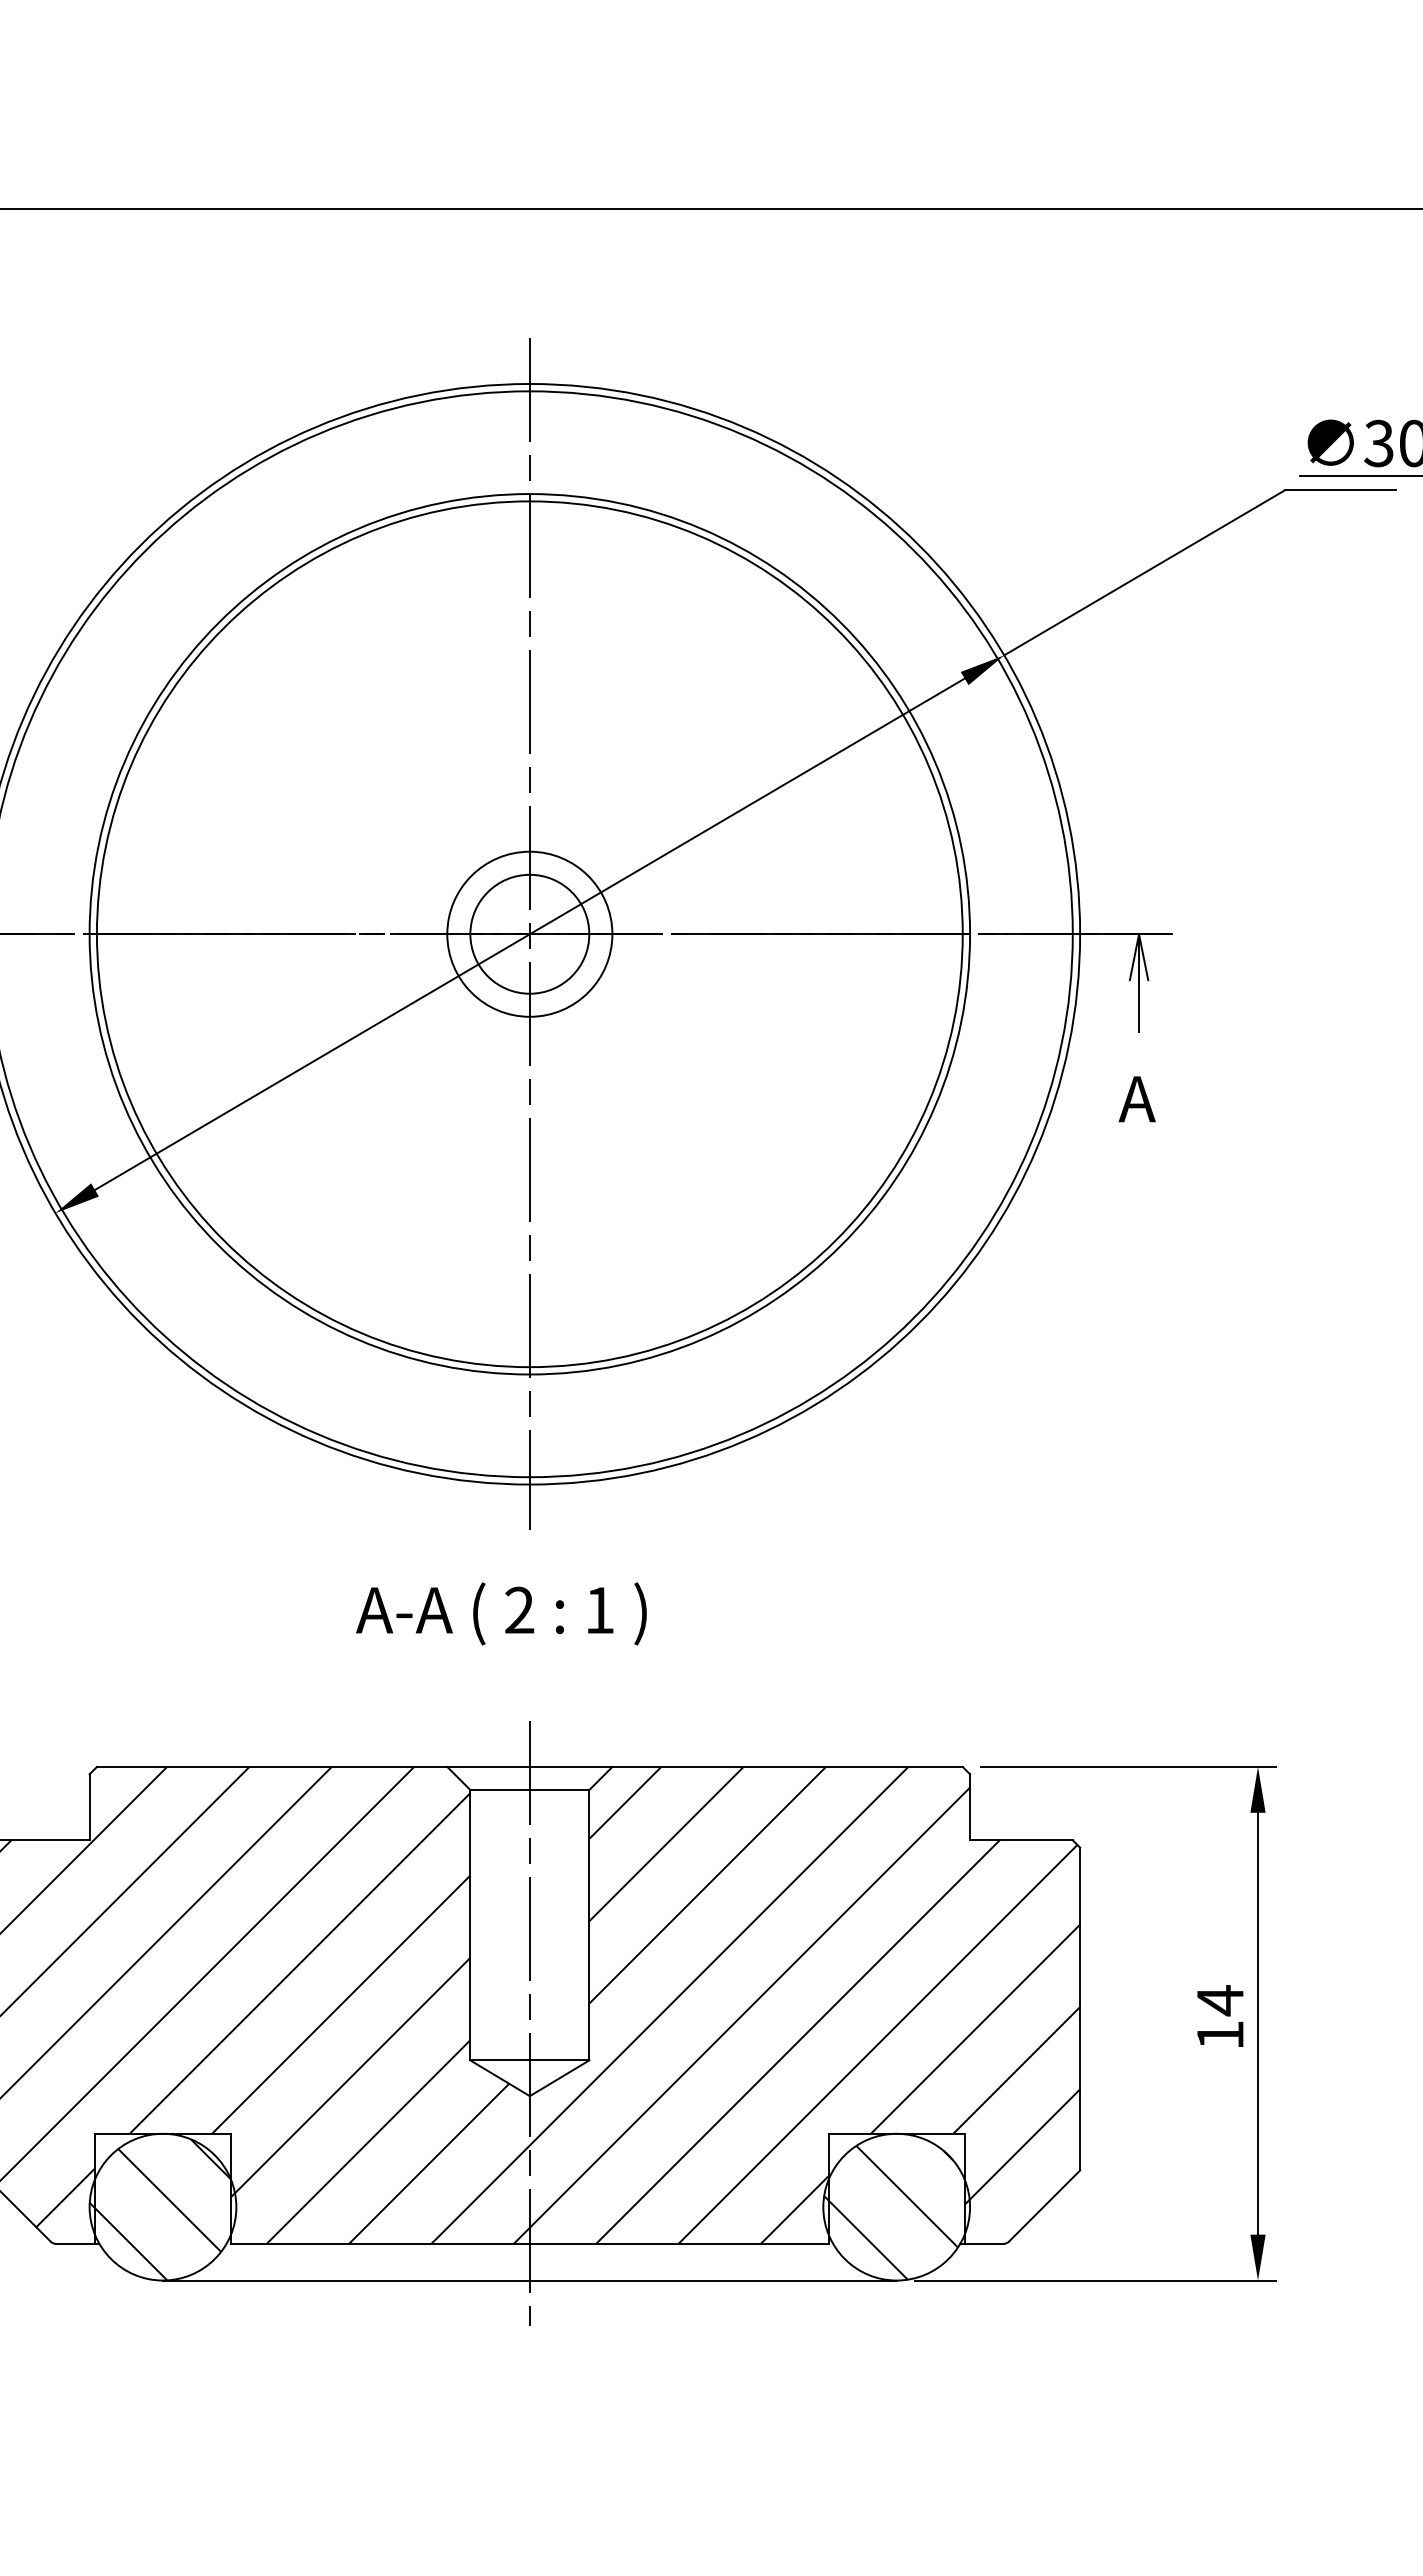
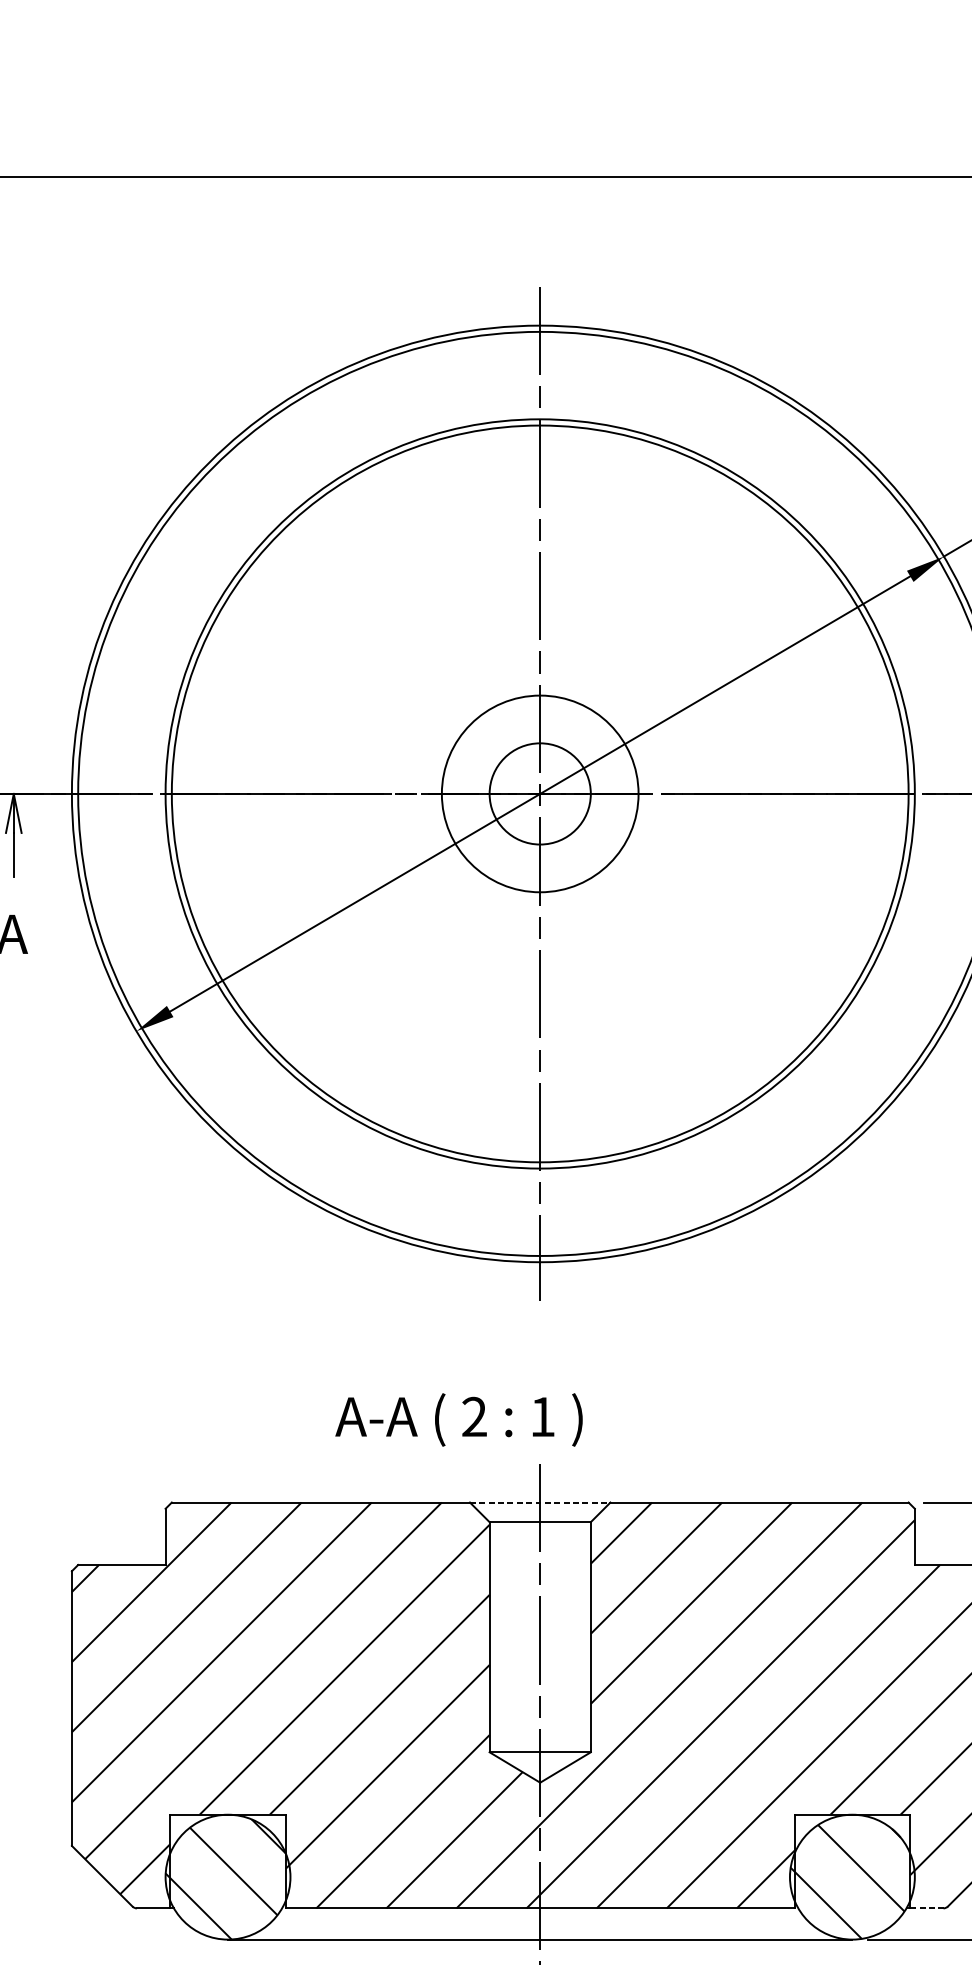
circle: (529, 933) -> (539, 793), size x1.4
text: (501, 1613) -> (459, 1419), moved
line: (529, 1766) -> (539, 1502), solid -> dashed
line: (984, 2243) -> (927, 1908), solid -> dashed

